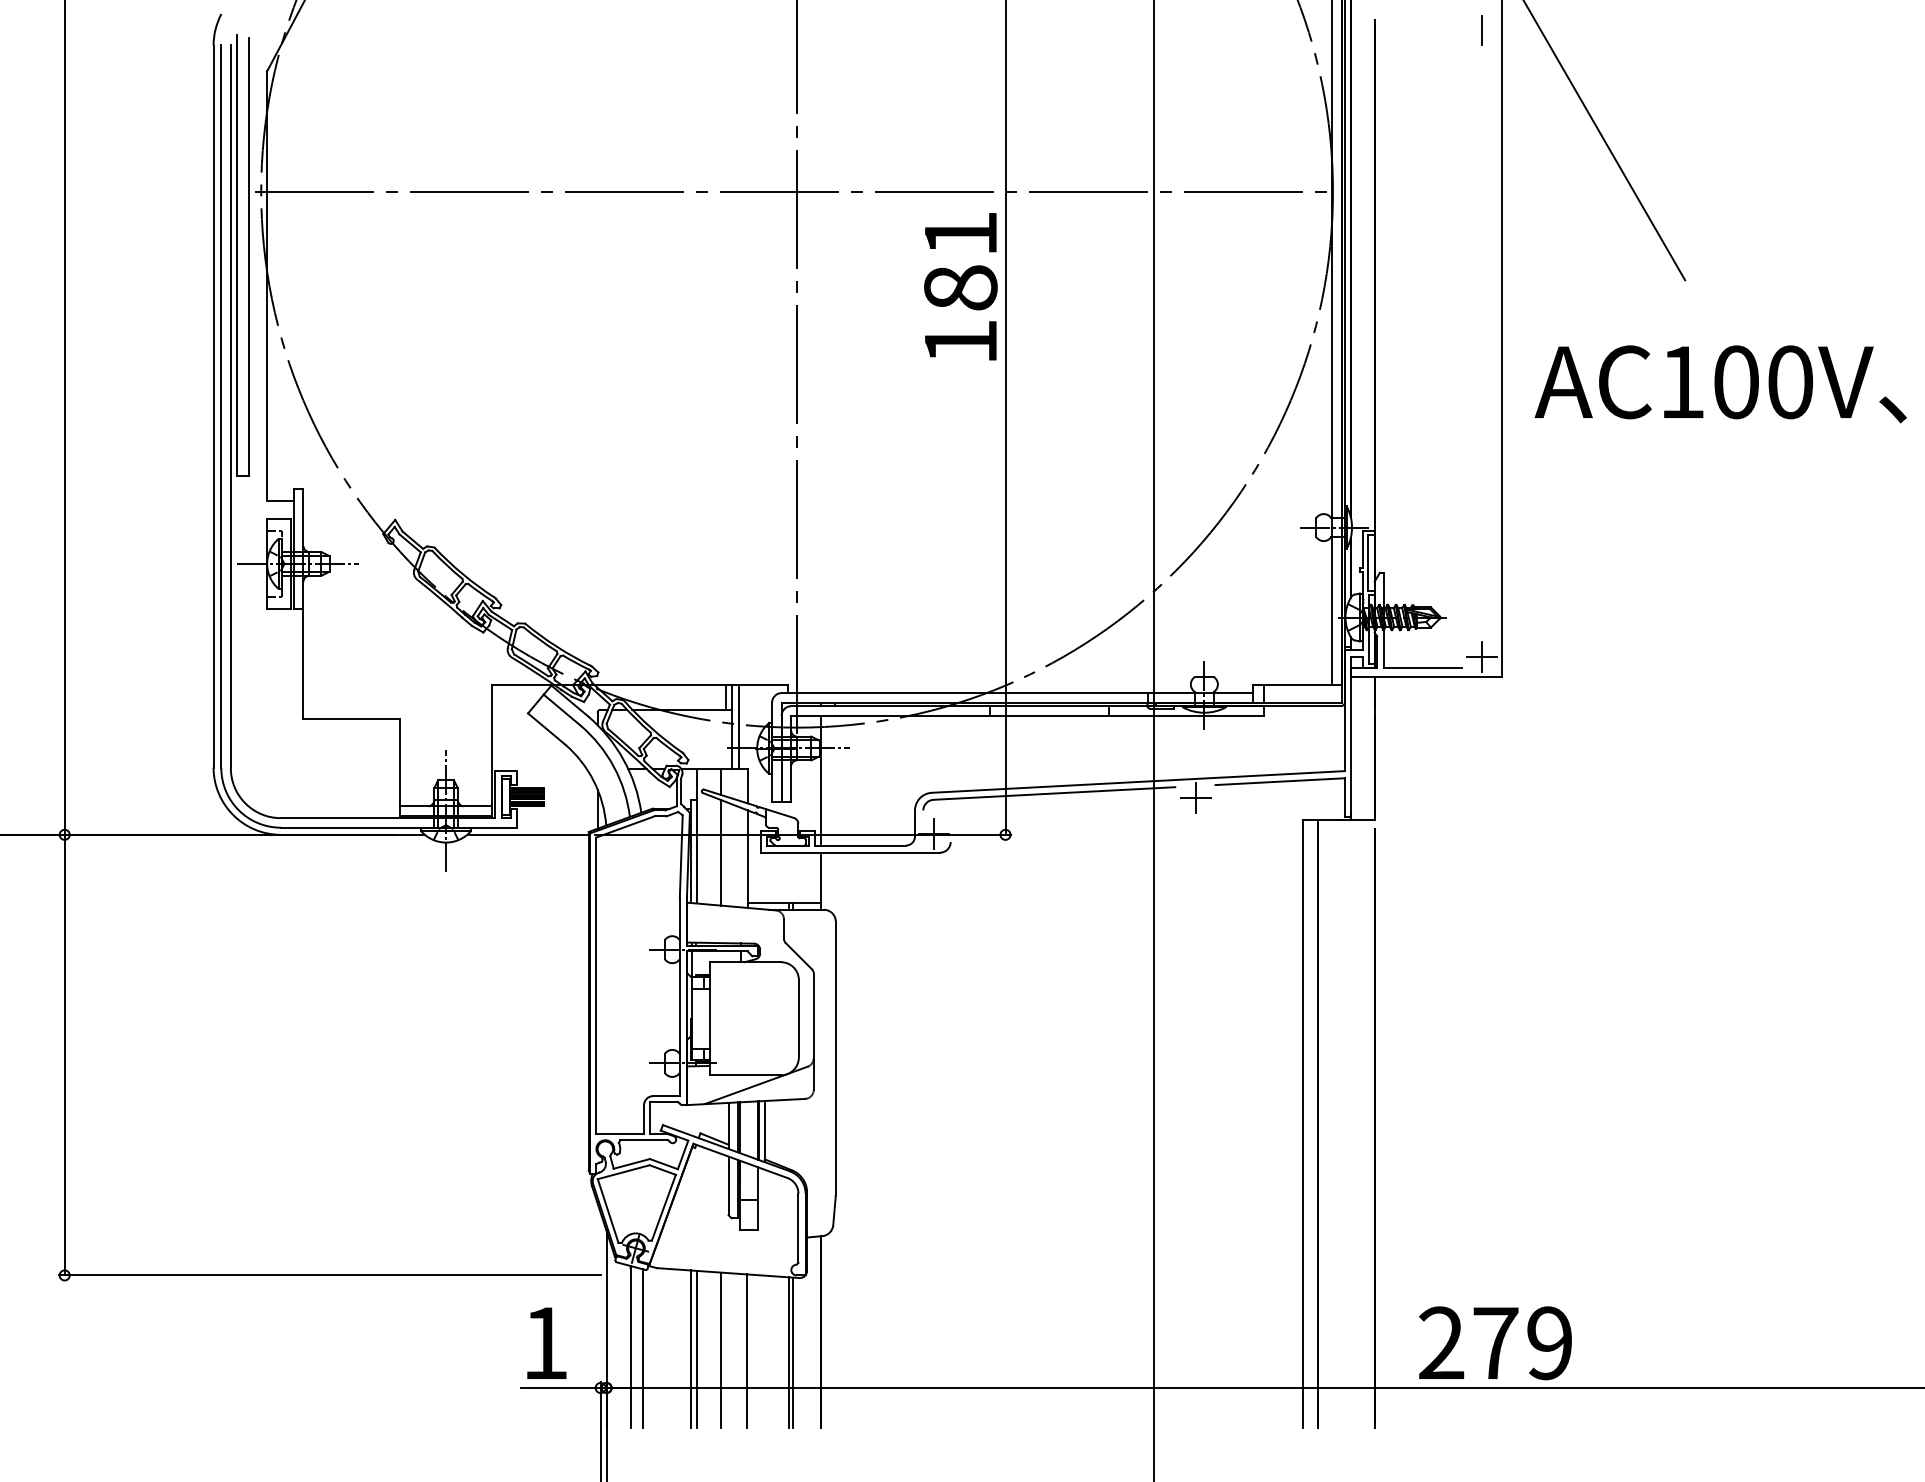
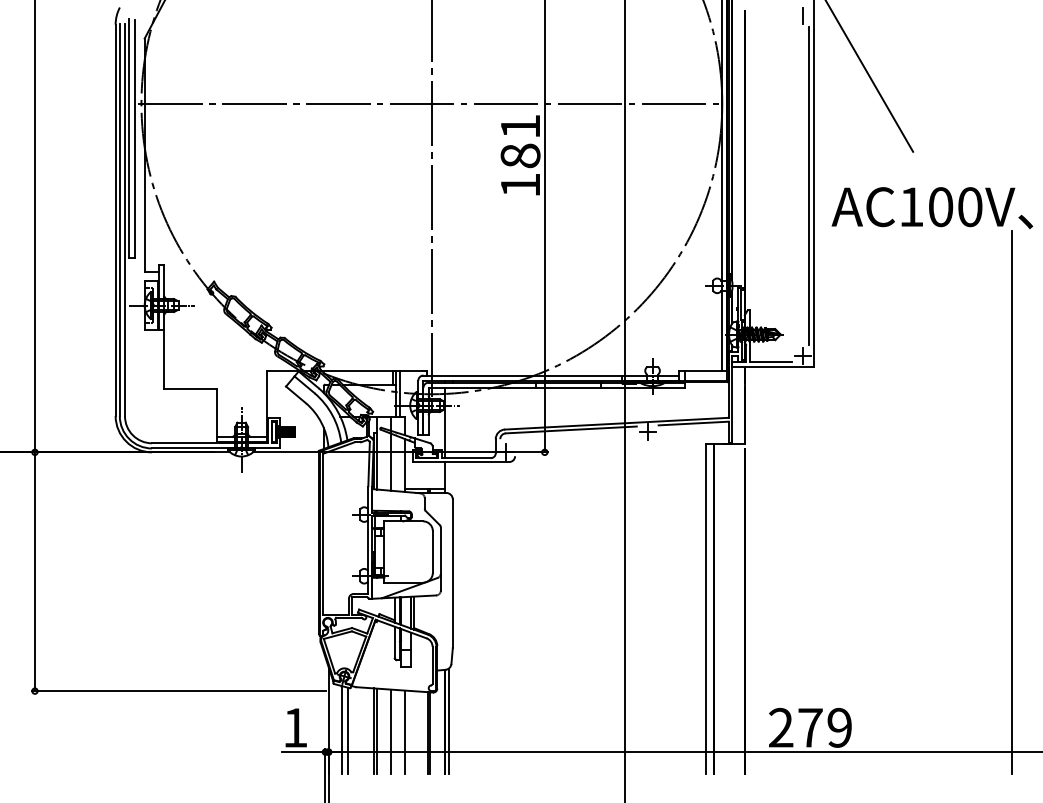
line: (1492, 344) -> (808, 186), added
line: (1866, 927) -> (1011, 502), added
line: (827, 1329) -> (448, 720), added

